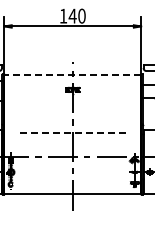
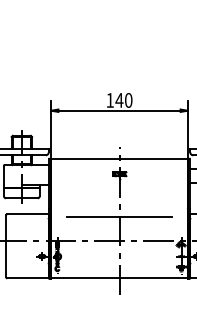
line: (72, 75) -> (119, 159), dashed -> solid
line: (72, 132) -> (119, 216), dashed -> solid

